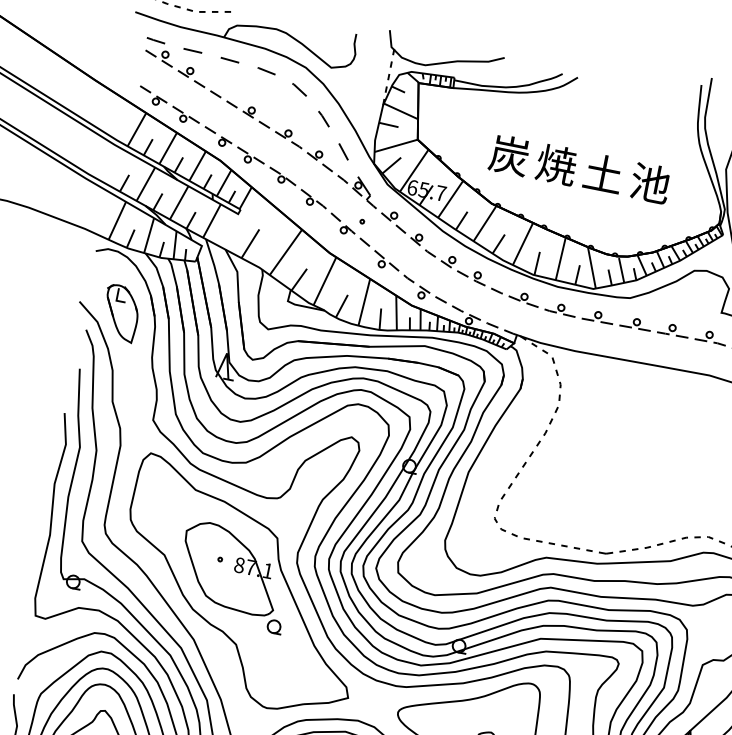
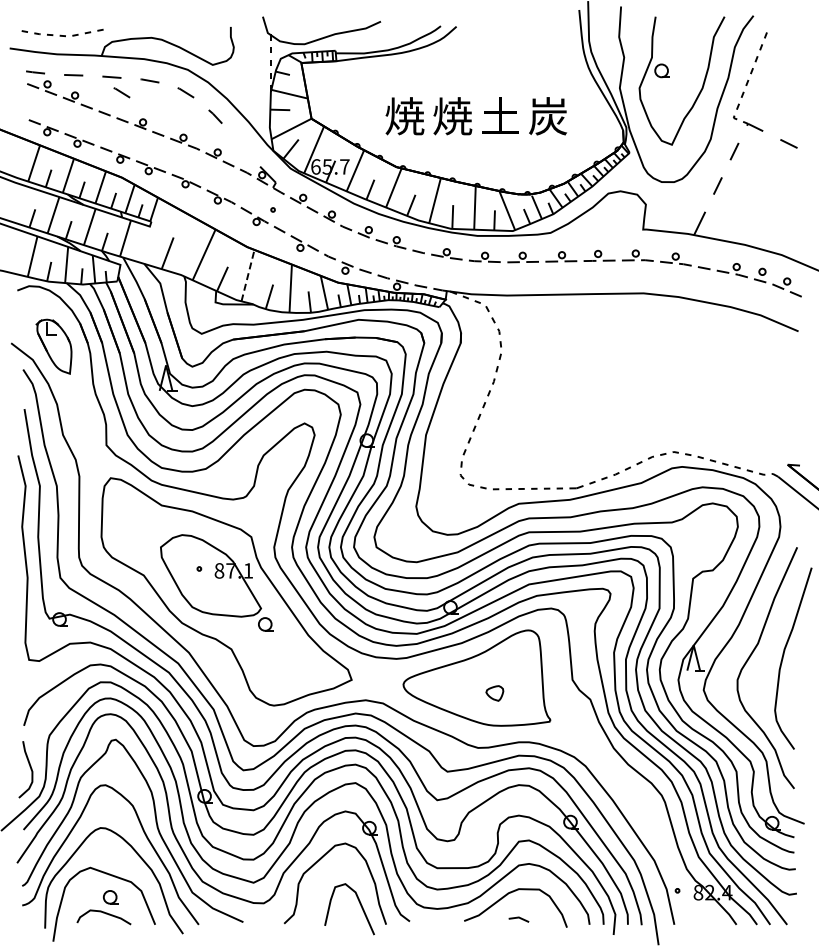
line: (236, 77) -> (121, 92), added
line: (343, 151) -> (240, 144), removed
text: (509, 155) -> (404, 116), 炭 -> 焼
text: (650, 183) -> (548, 116), 池 -> 炭
line: (325, 281) -> (248, 275), solid -> dashed

